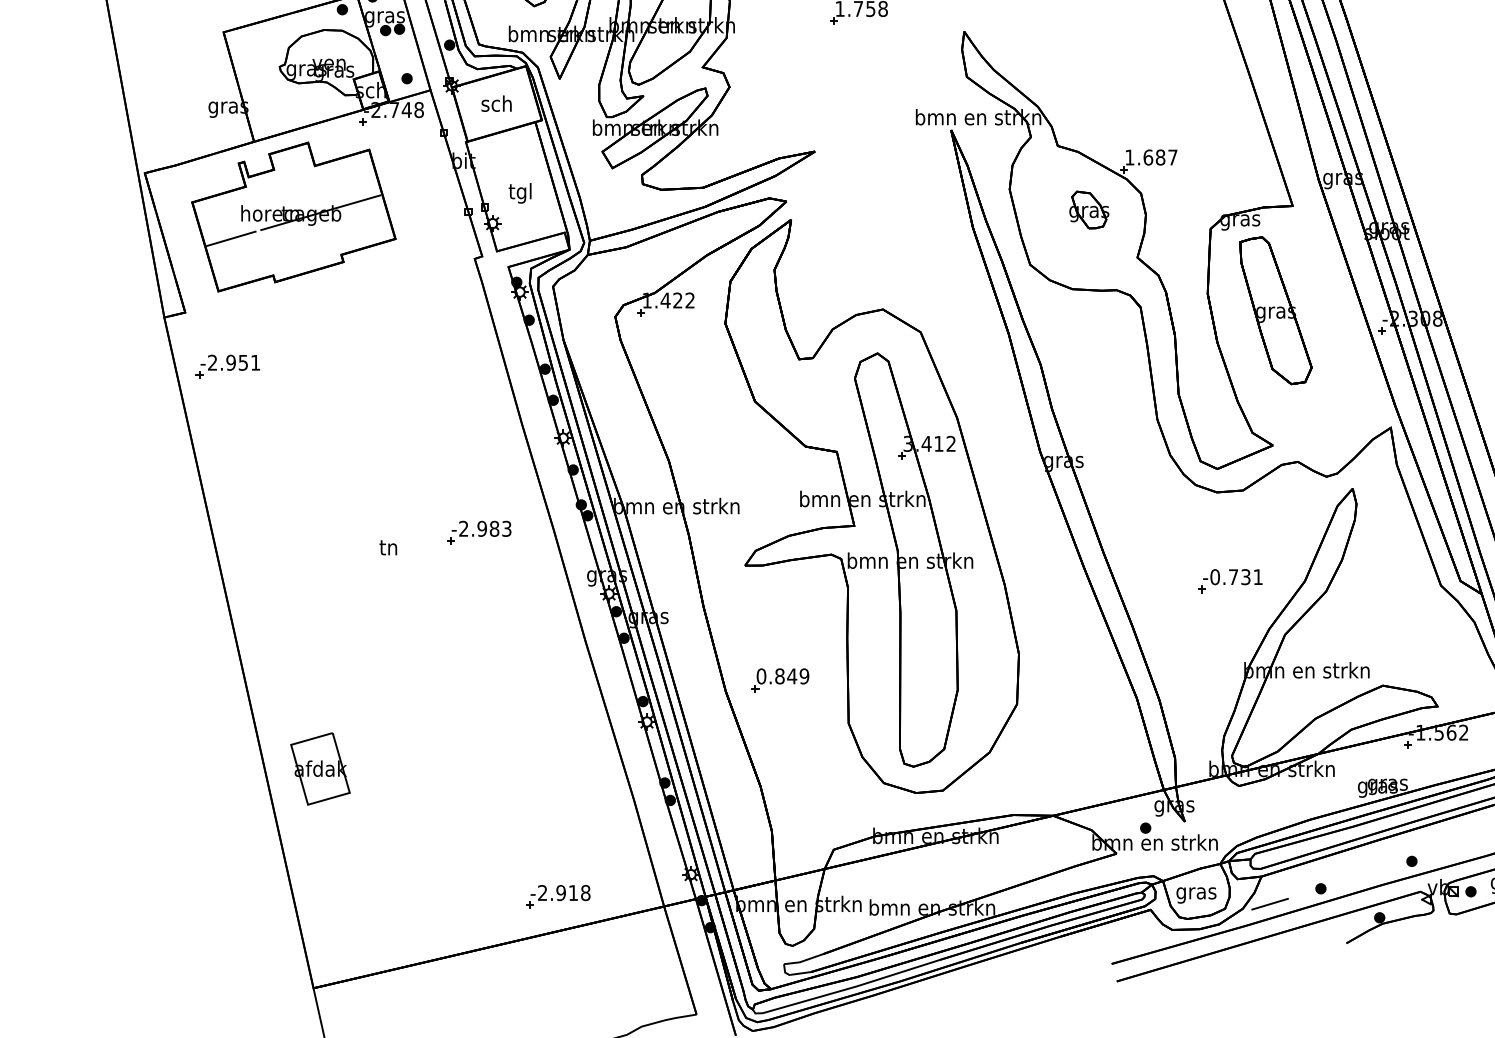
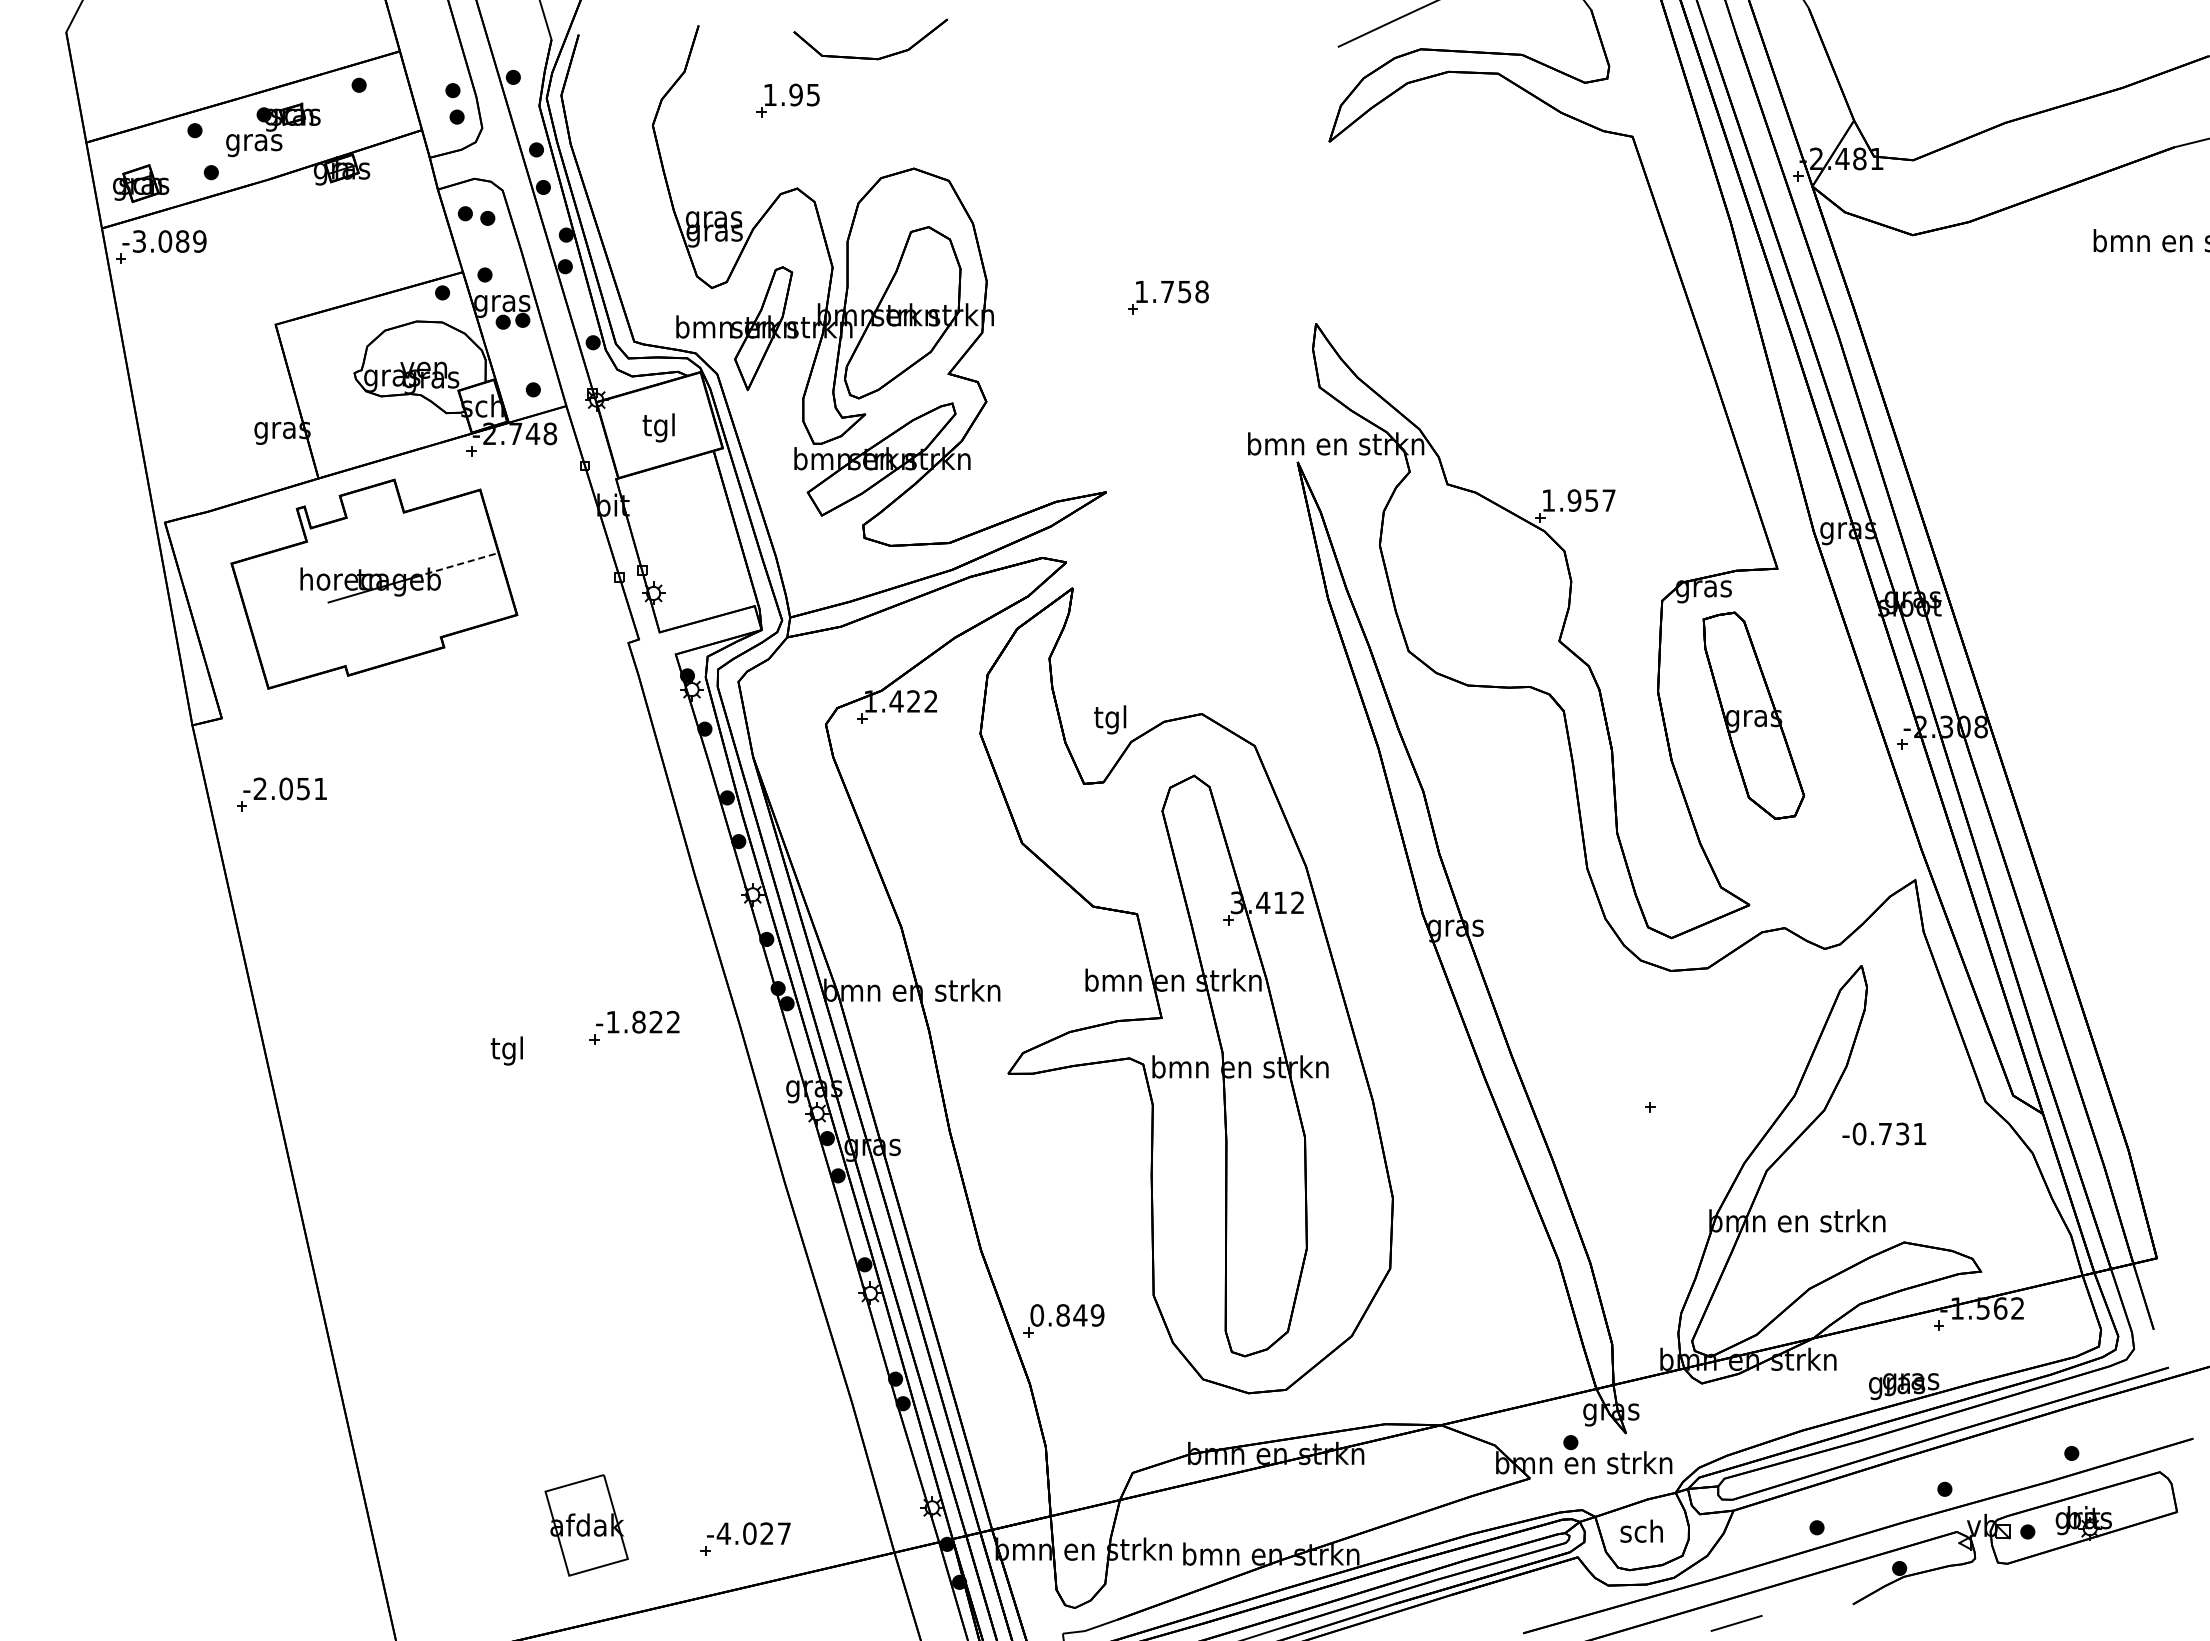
text: (496, 105) -> (659, 427), sch -> tgl
text: (1153, 157) -> (1582, 500), 1.687 -> 1.957
text: (520, 193) -> (1110, 719), moved
line: (354, 203) -> (459, 564), solid -> dashed
part: (1089, 210) -> (1491, 574), removed
line: (231, 238) -> (286, 614), removed
text: (231, 362) -> (286, 788), -2.951 -> -2.051
text: (484, 528) -> (642, 1021), -2.983 -> -1.822
text: (387, 549) -> (506, 1050), tn -> tgl
text: (1232, 576) -> (1884, 1133), moved
part: (780, 680) -> (1063, 1320), moved
part: (320, 768) -> (586, 1525), moved
text: (563, 892) -> (753, 1533), -2.918 -> -4.027
text: (1196, 892) -> (1642, 1533), gras -> sch
line: (1269, 904) -> (1736, 1623), moved

